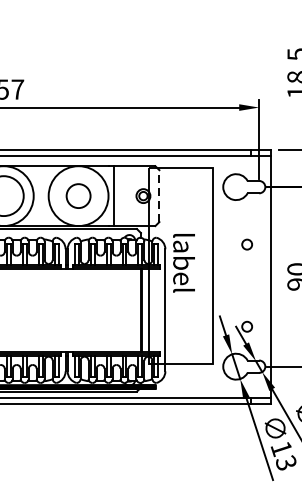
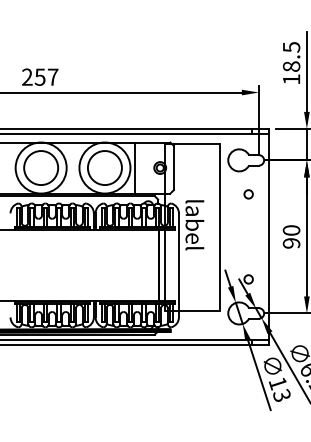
line: (159, 195) -> (173, 167), dashed -> solid
circle: (78, 196) -> (104, 168), size x1.67
circle: (246, 244) -> (248, 194), moved

